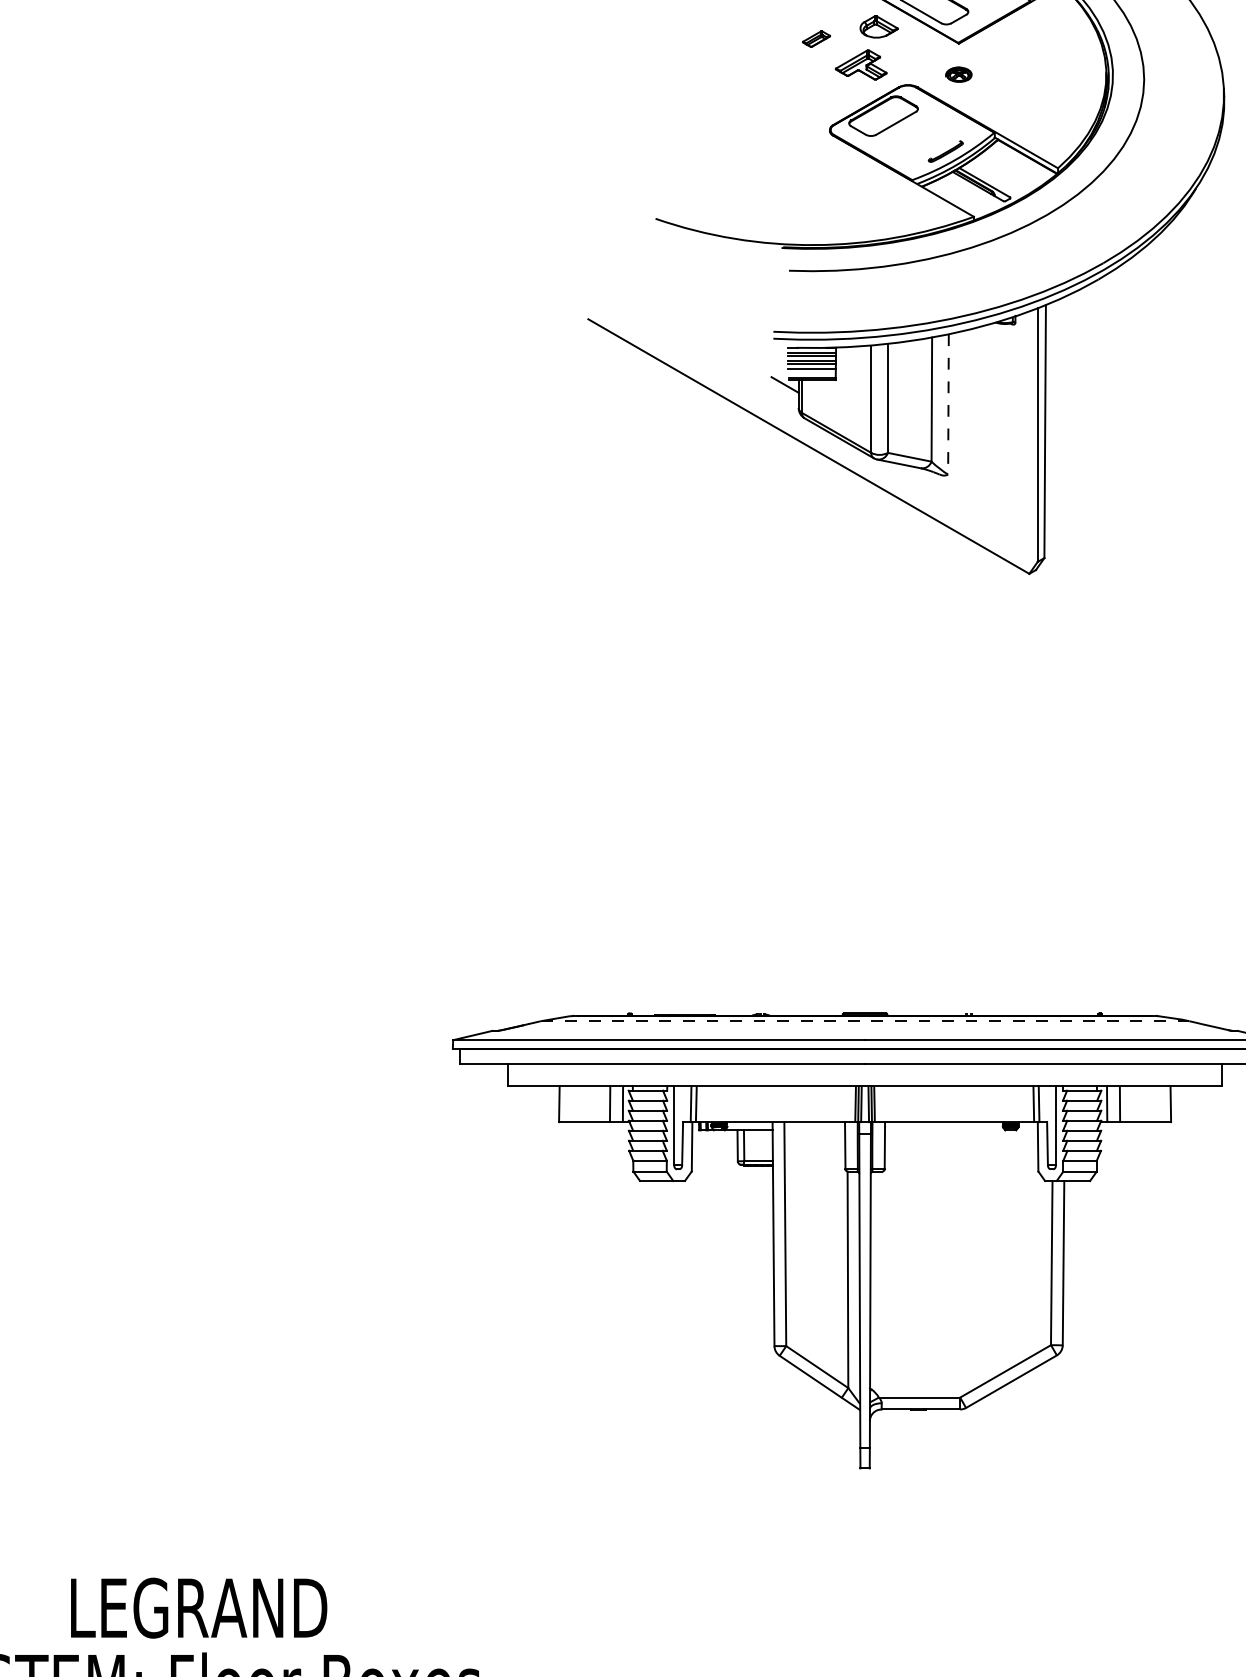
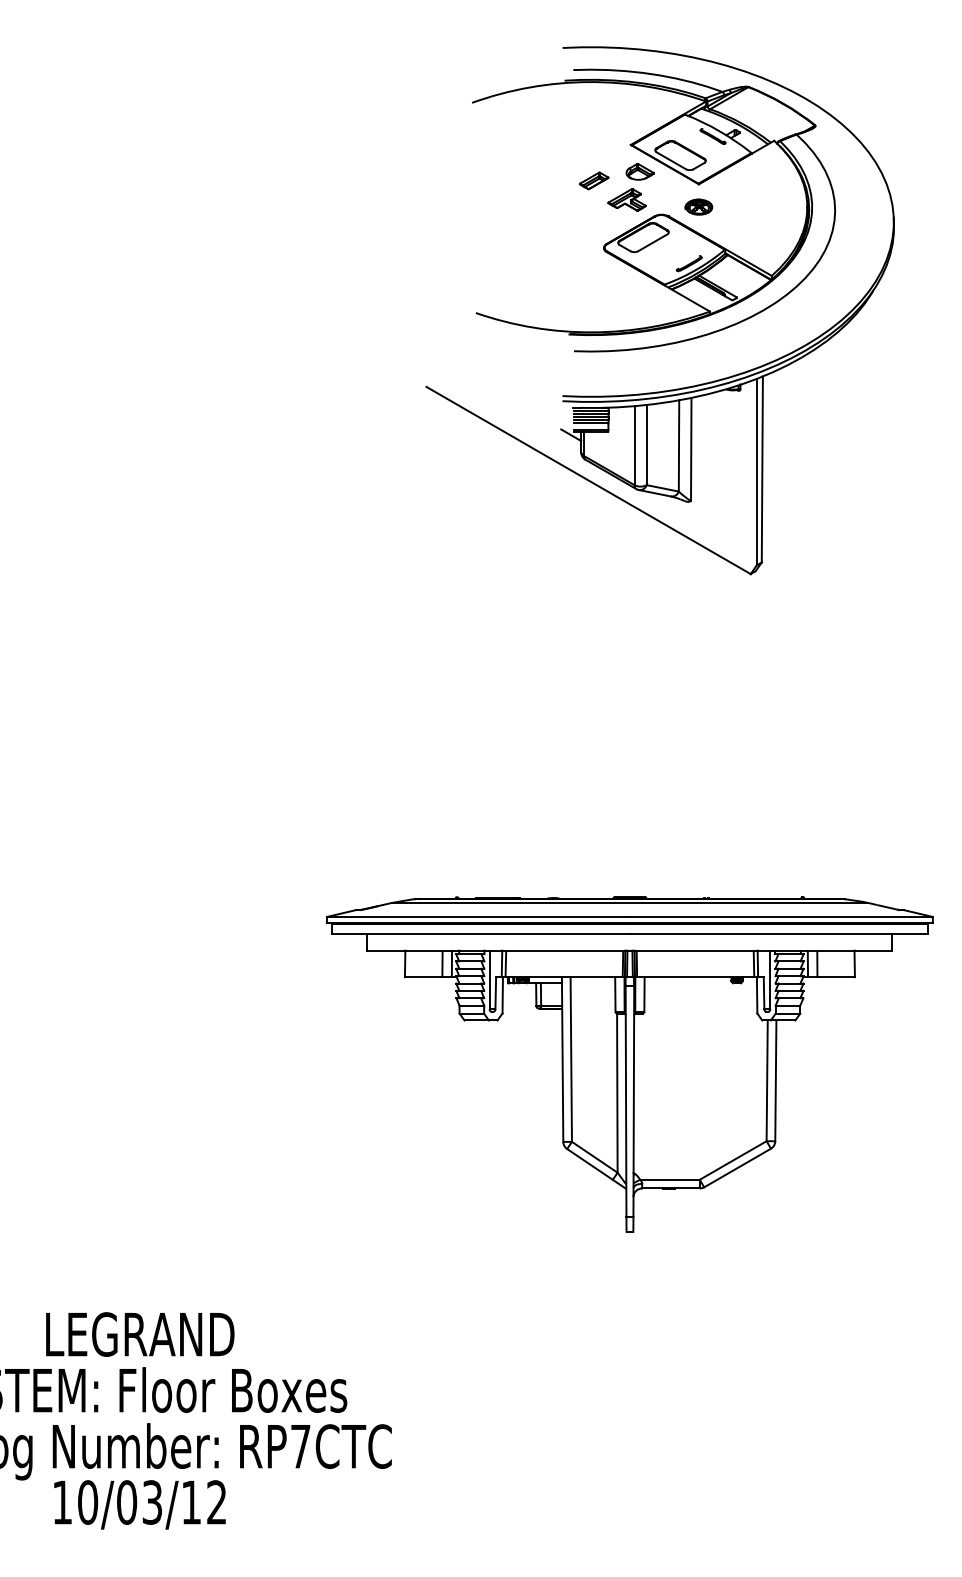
part: (816, 38) -> (594, 180), size x1.43
part: (958, 73) -> (698, 206), size x1.43
line: (948, 404) -> (691, 449), dashed -> solid
line: (864, 1021) -> (629, 903), dashed -> solid

